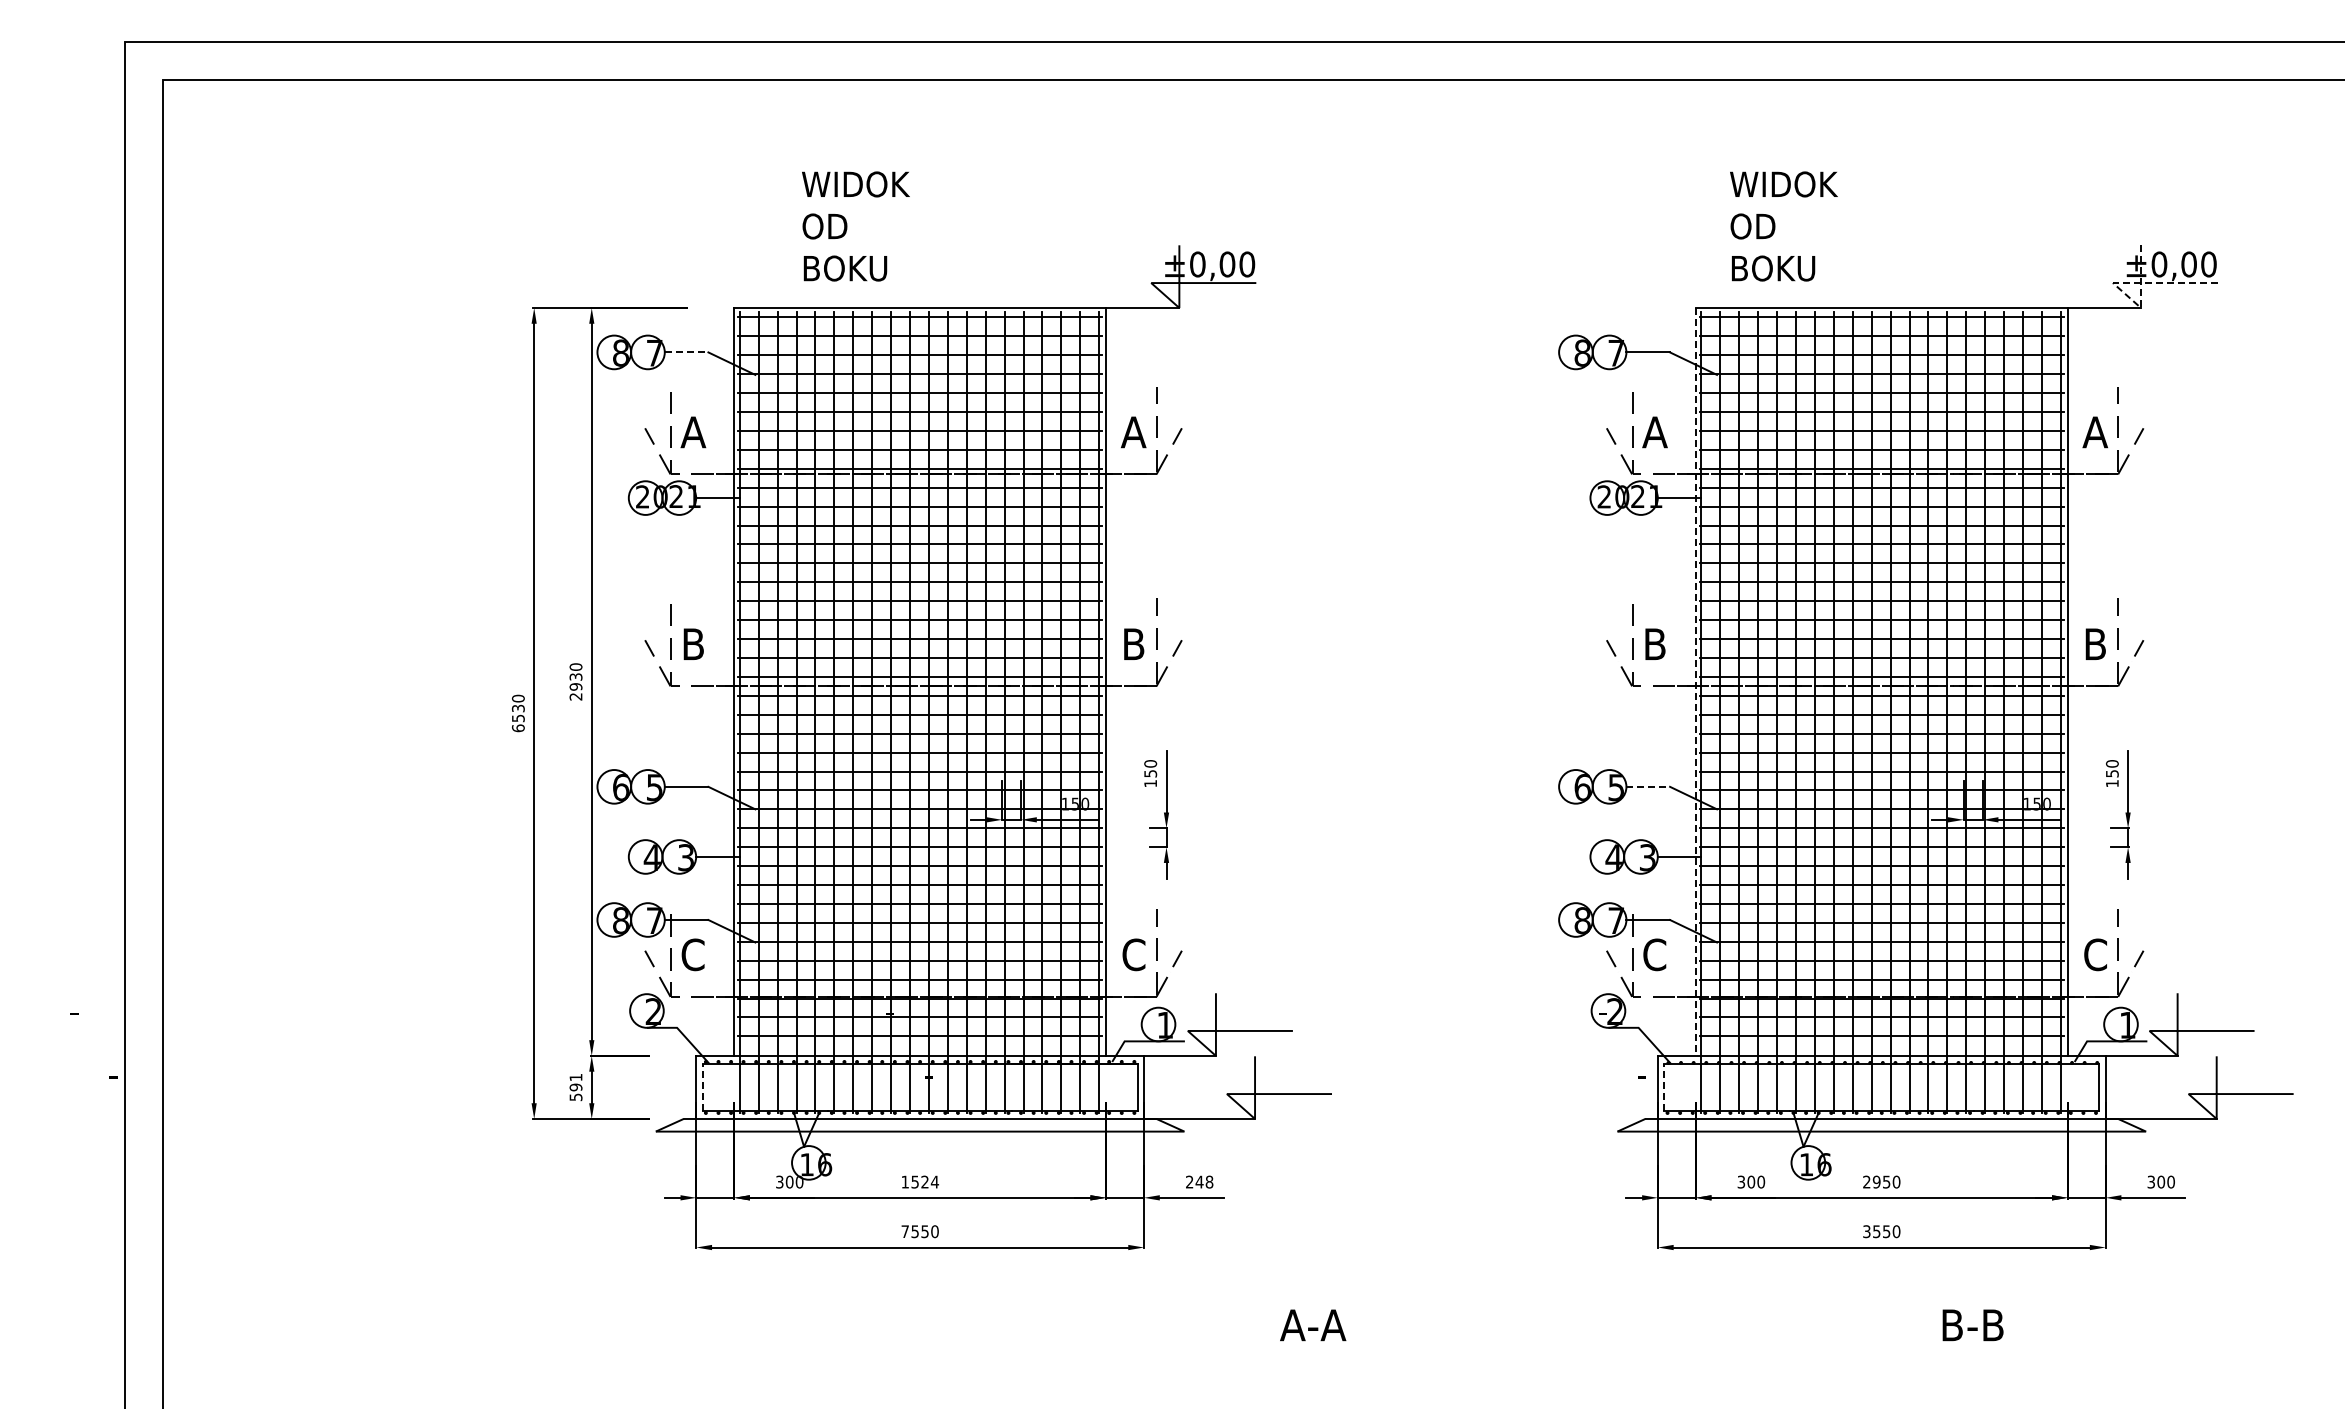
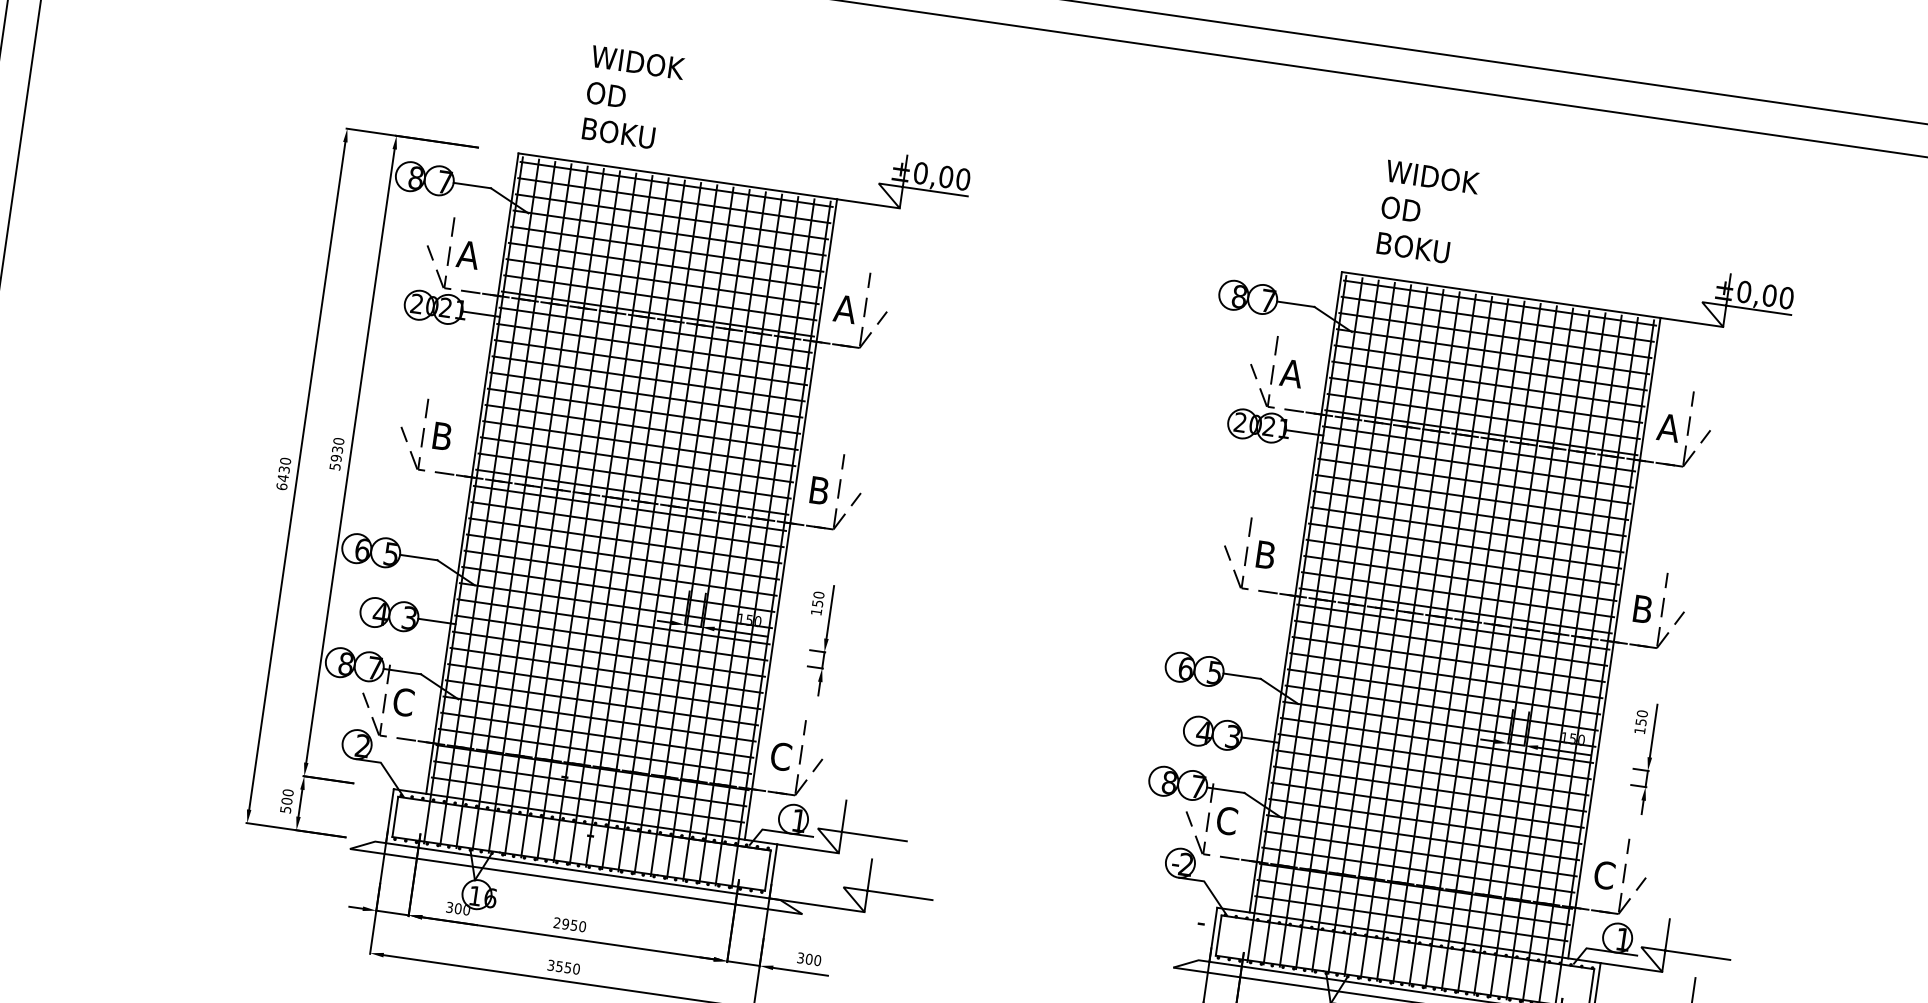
line: (2114, 283) -> (1703, 302), dashed -> solid
line: (686, 352) -> (472, 185), dashed -> solid
line: (1695, 681) -> (1295, 591), dashed -> solid
text: (575, 696) -> (334, 466), 2930 -> 5930
text: (518, 718) -> (283, 478), 6530 -> 6430
line: (1648, 786) -> (1242, 675), dashed -> solid
text: (575, 1082) -> (287, 797), 591 -> 500
line: (702, 1086) -> (395, 816), dashed -> solid
line: (1664, 1086) -> (1219, 934), dashed -> solid
text: (920, 1181) -> (570, 924), 1524 -> 2950
text: (1199, 1181) -> (809, 958), 248 -> 300
text: (904, 1231) -> (550, 965), 7550 -> 3550

